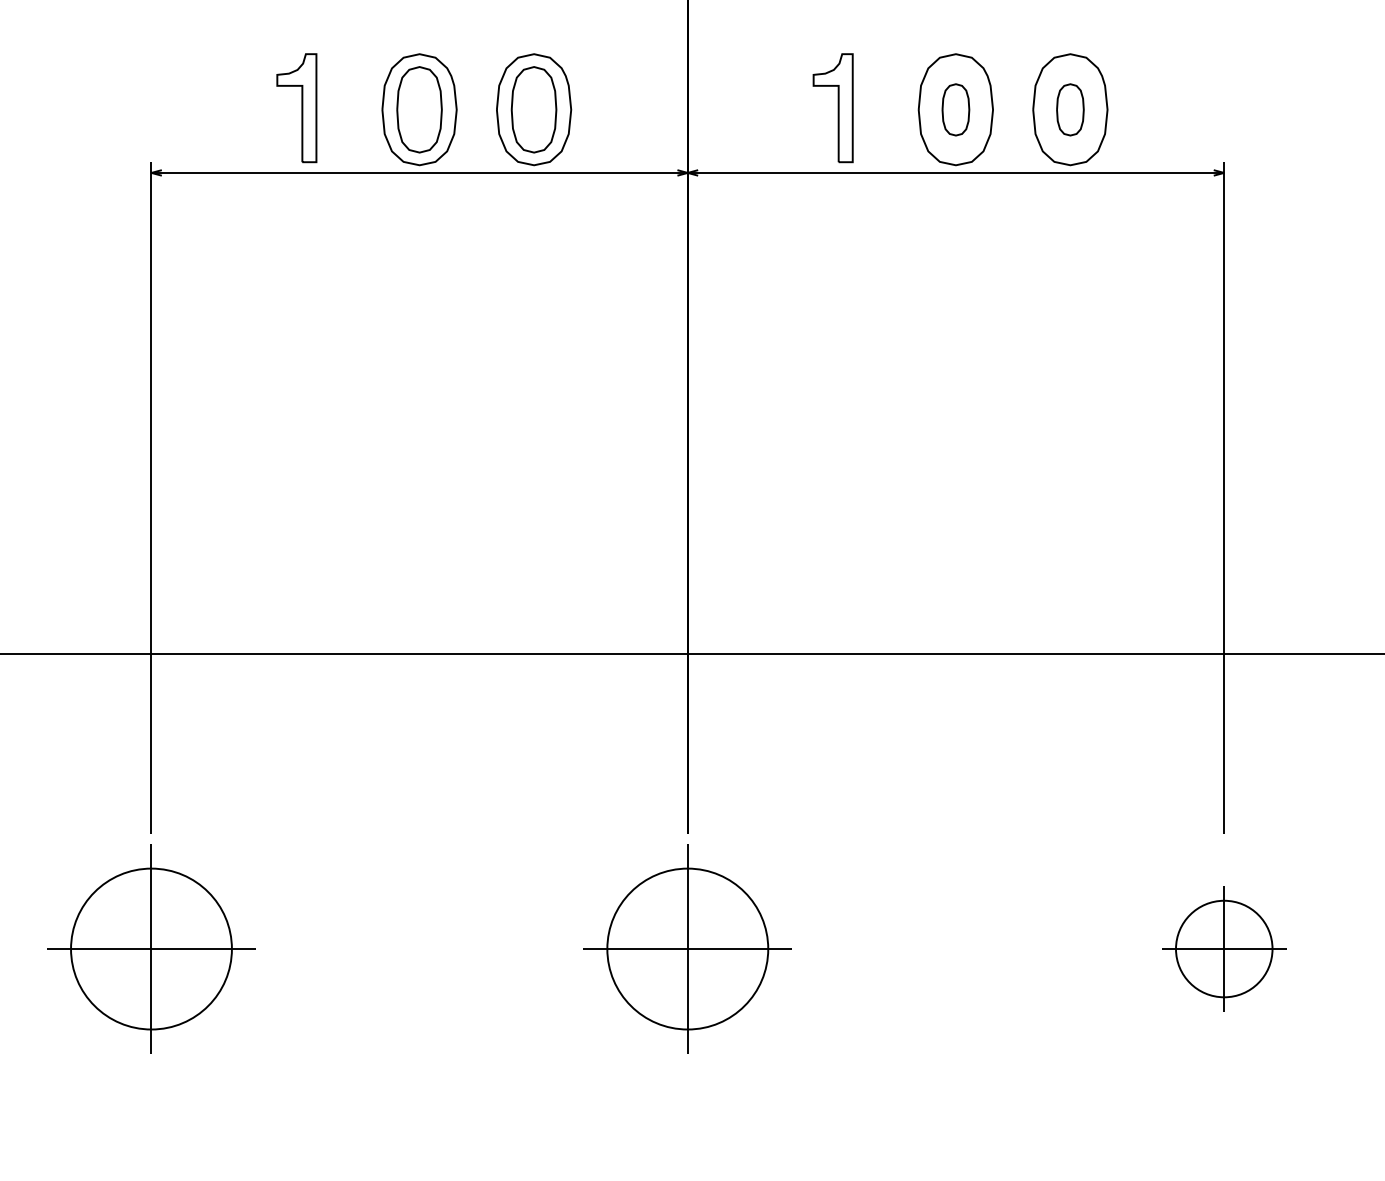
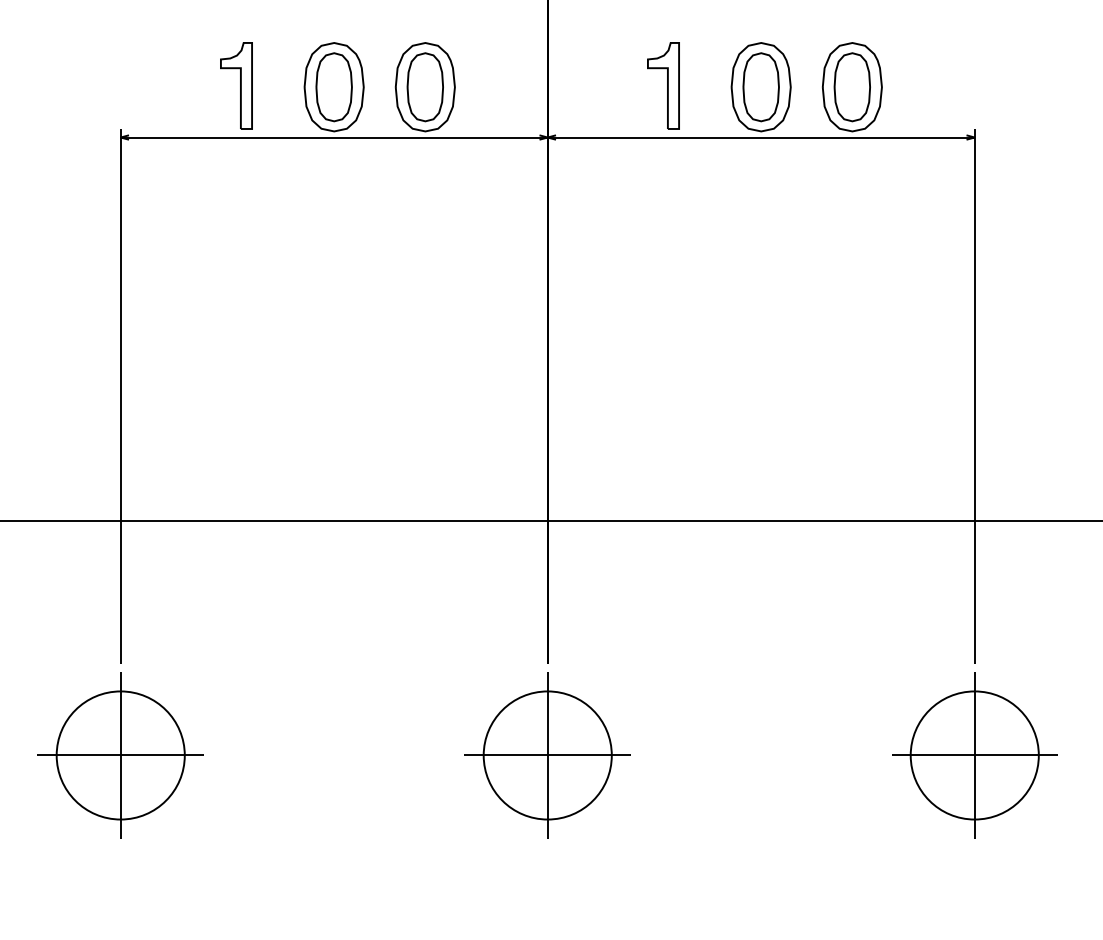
part: (955, 109) -> (760, 87), size x1.67
part: (1070, 109) -> (852, 87), size x1.67
part: (1224, 948) -> (975, 755), size x1.67

